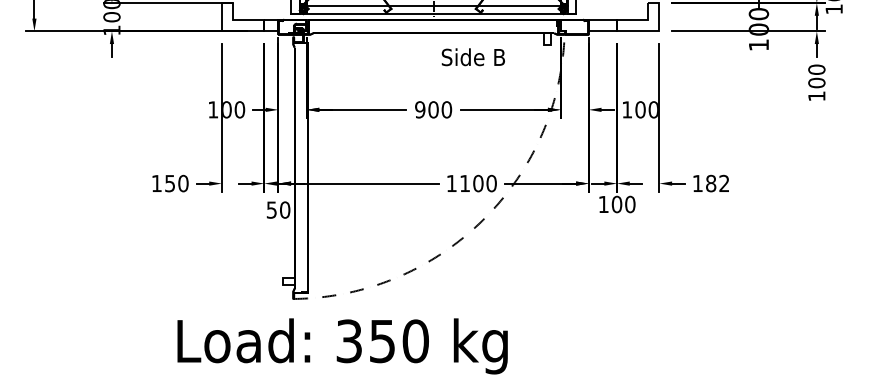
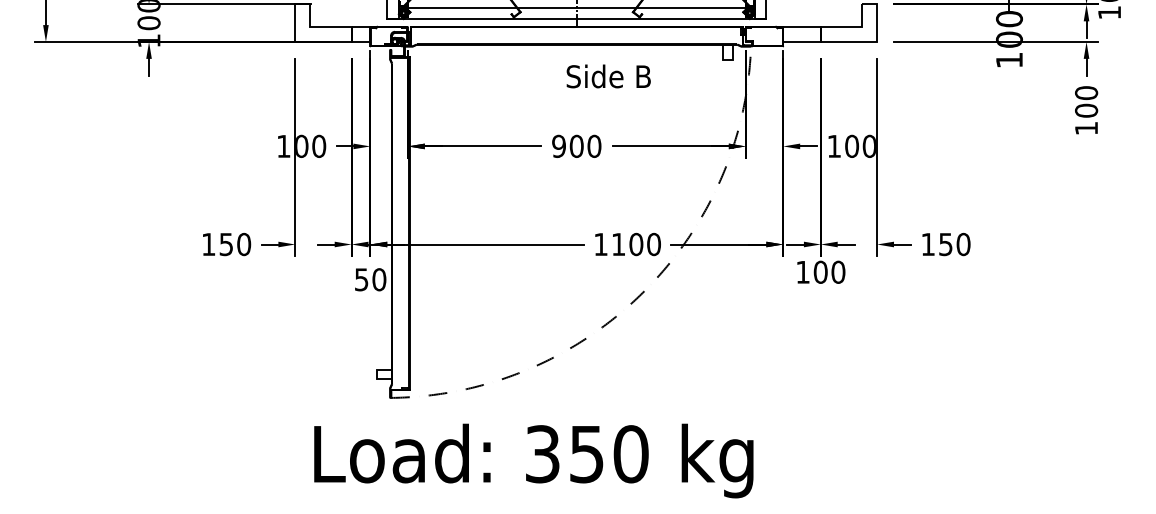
text: (473, 57) -> (608, 76), moved
text: (717, 183) -> (954, 244), 182 -> 150
text: (342, 346) -> (533, 460), moved

